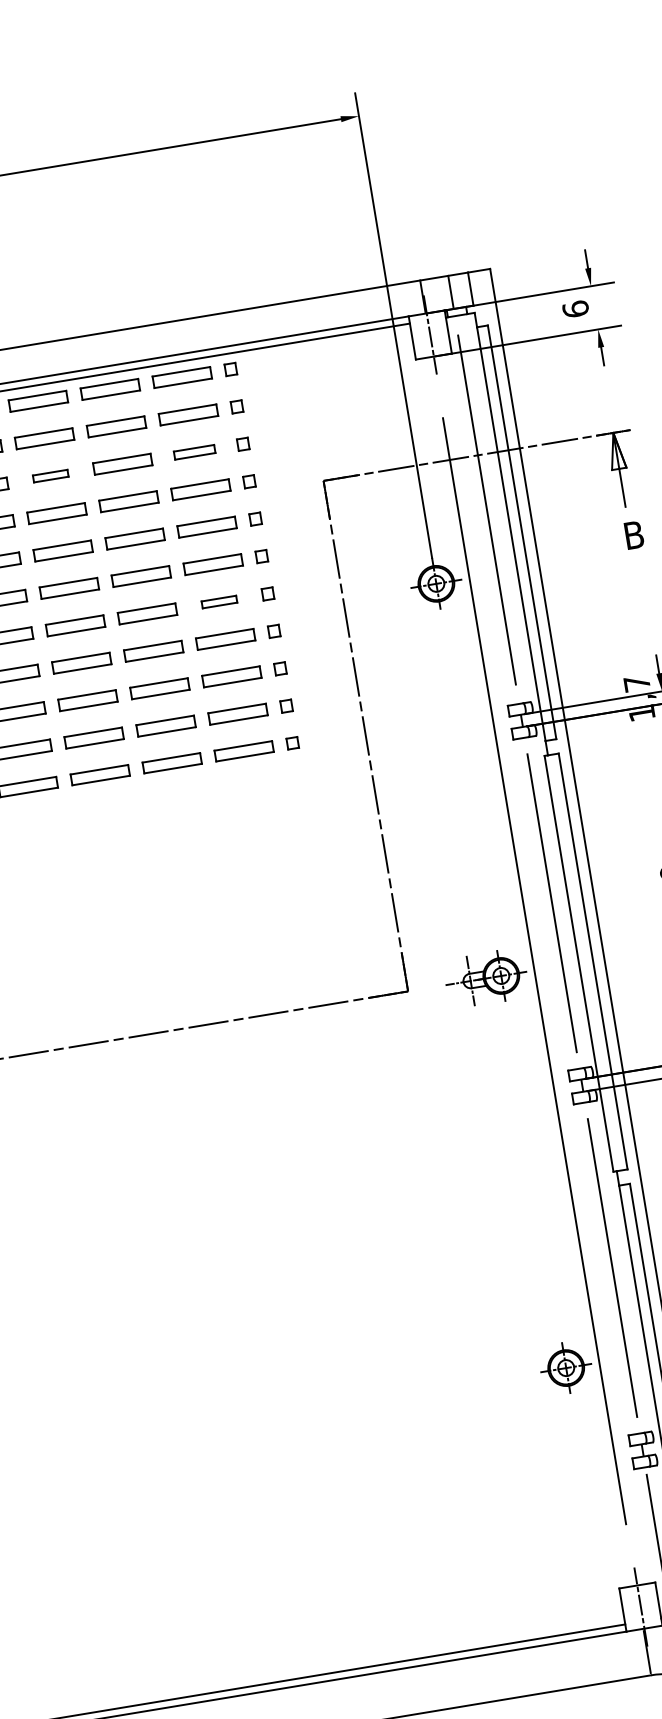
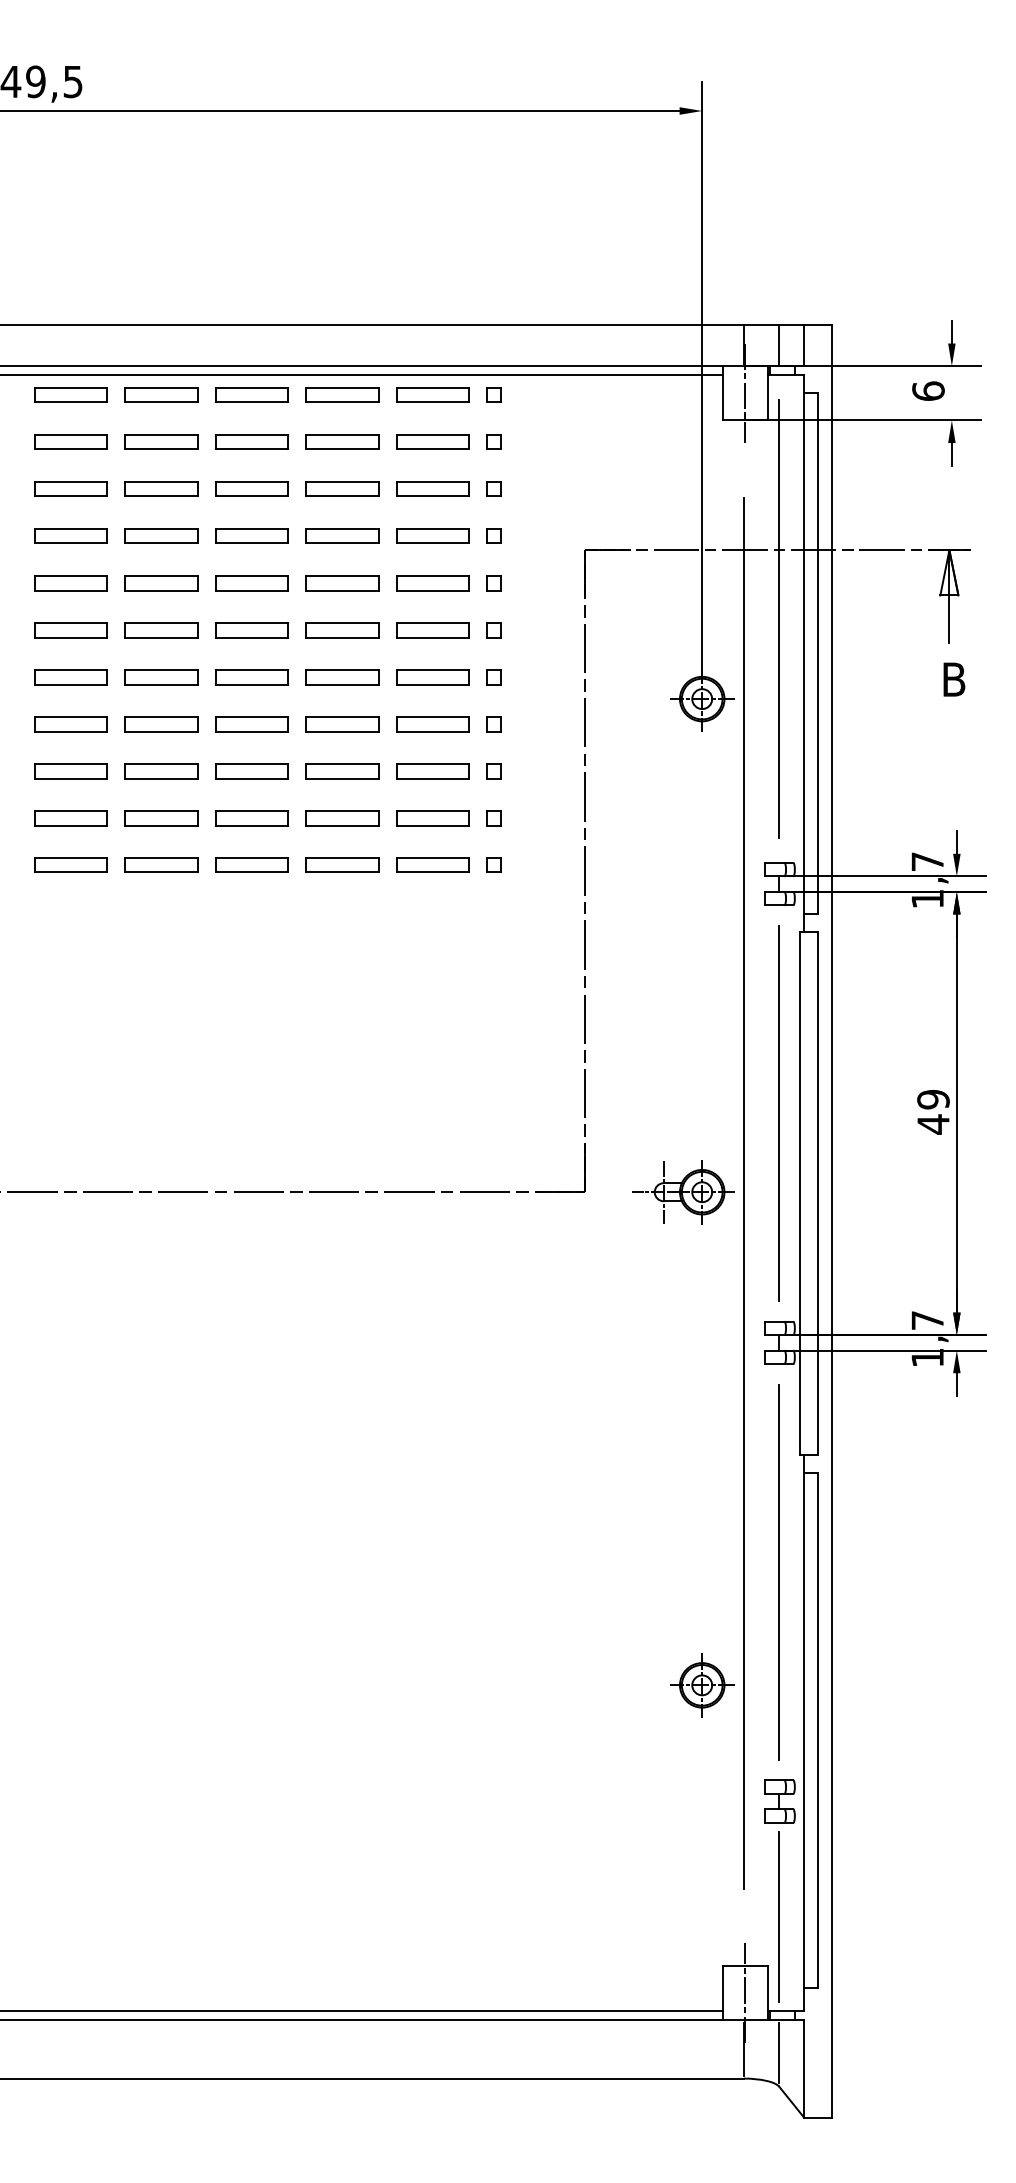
part: (194, 451) -> (432, 488), size x1.43
part: (50, 475) -> (251, 488), size x1.67
part: (219, 602) -> (432, 677), size x1.67

